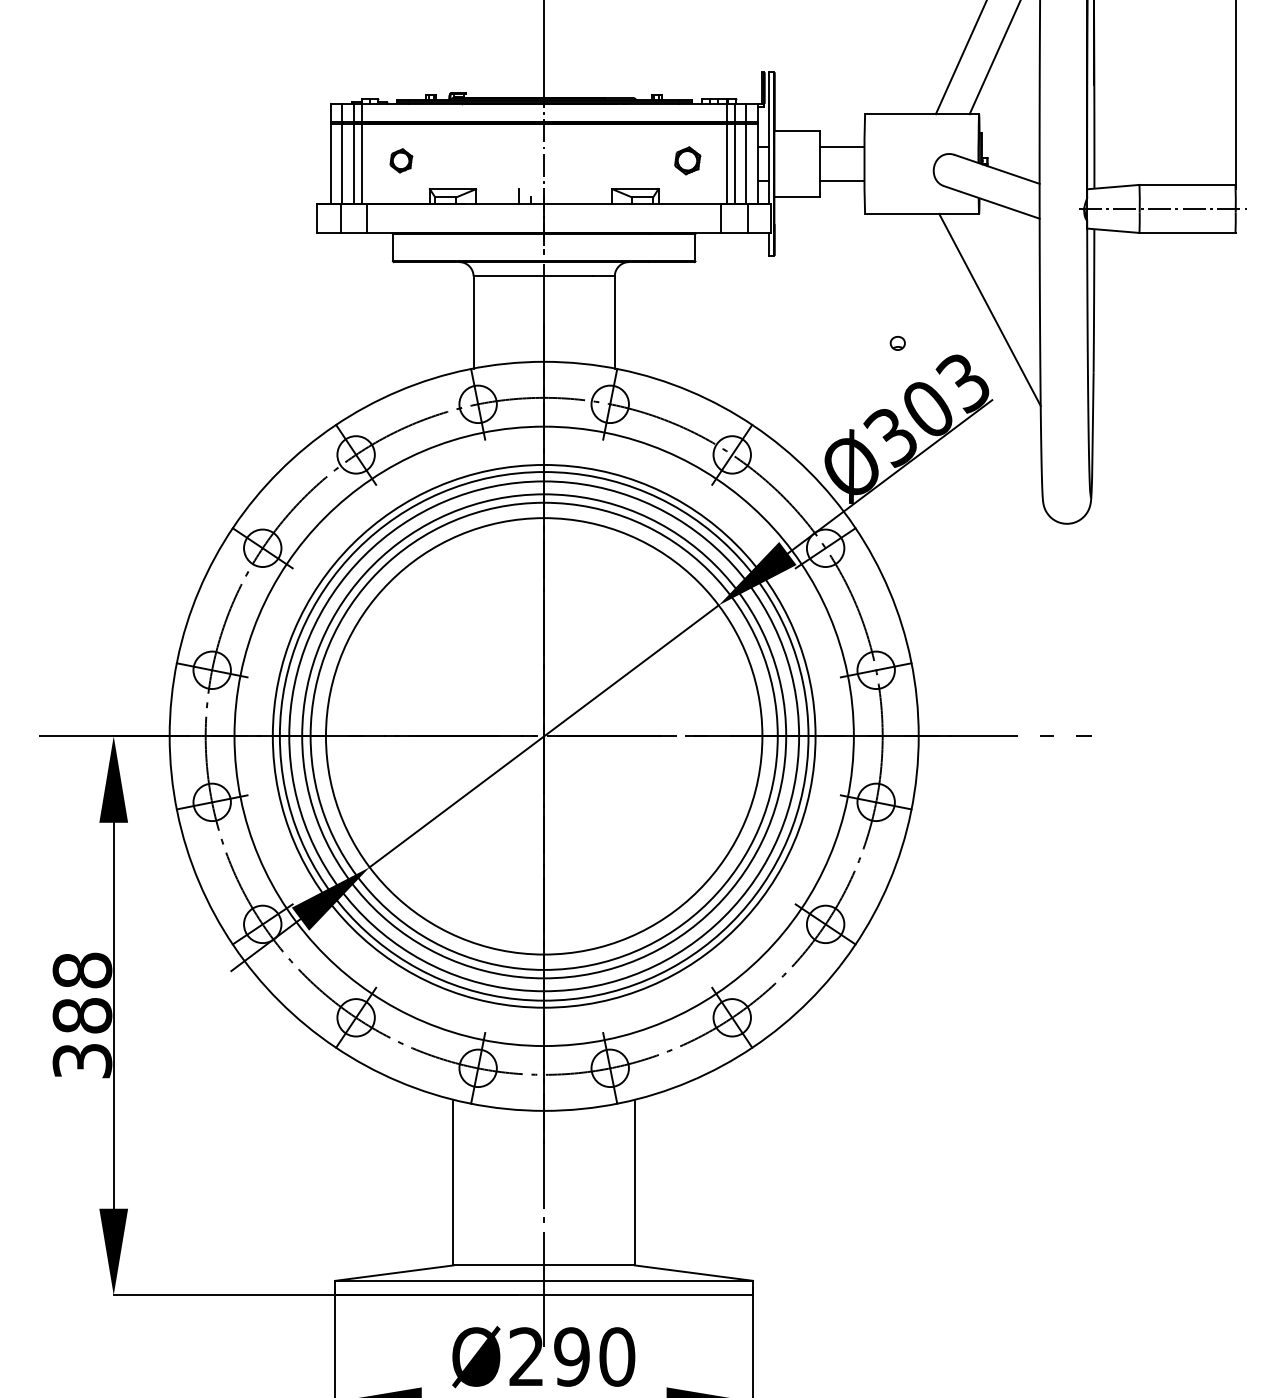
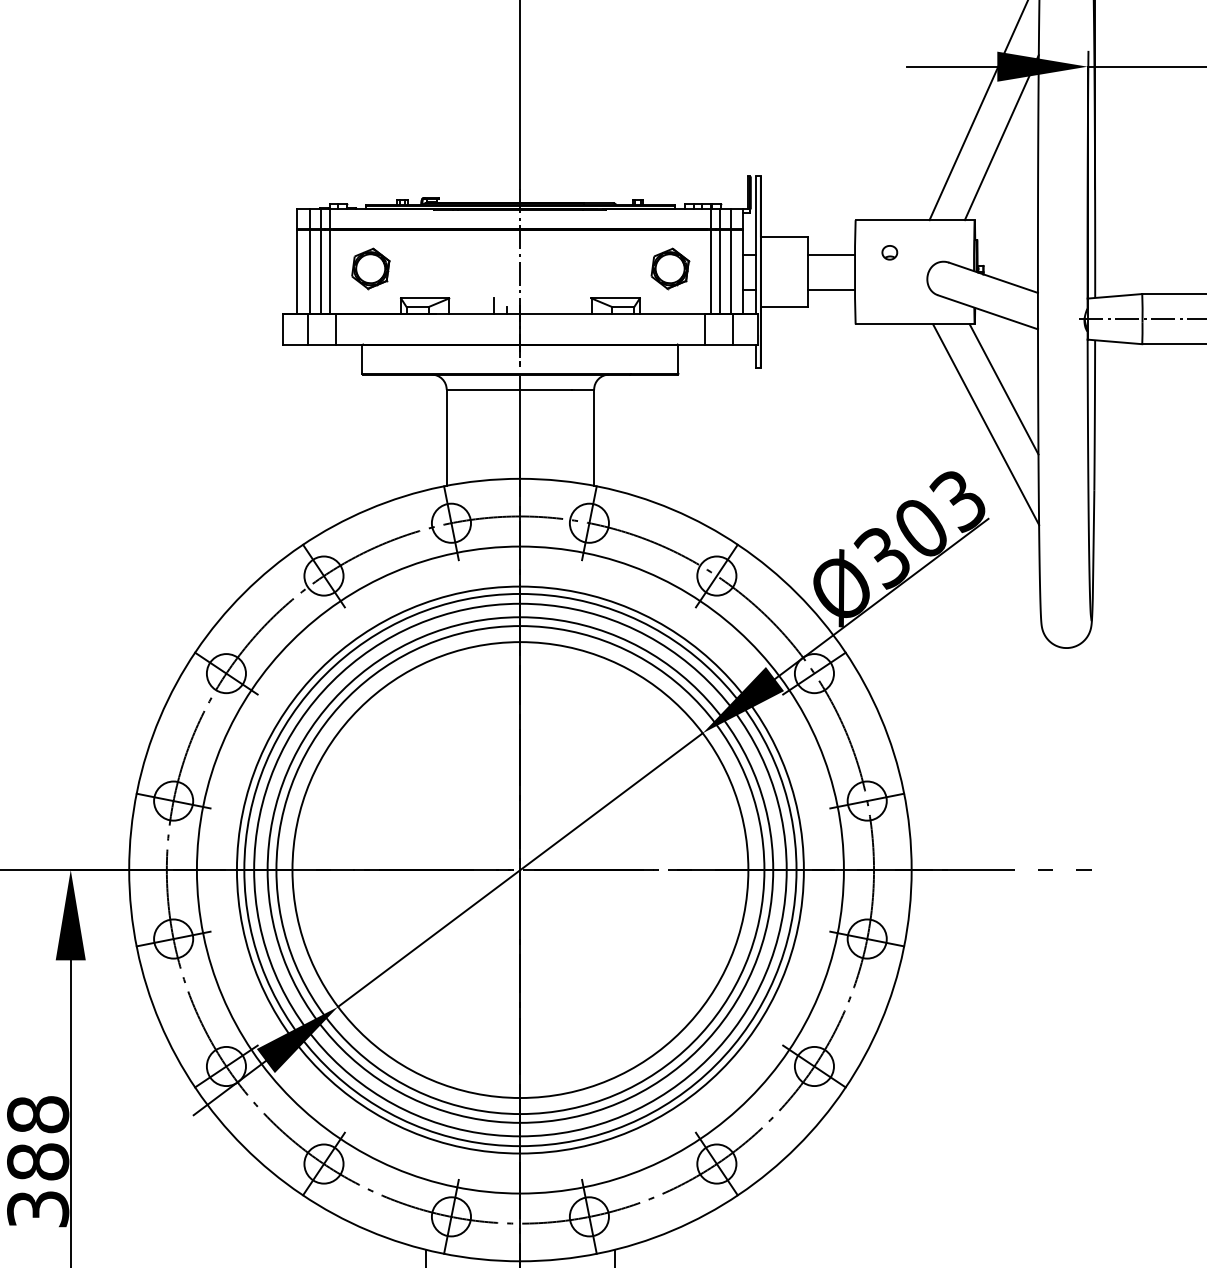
part: (401, 160) -> (371, 268), size x1.67
part: (687, 160) -> (670, 268), size x1.43
line: (1007, 275) -> (1004, 388), added
part: (897, 343) -> (889, 252), moved

